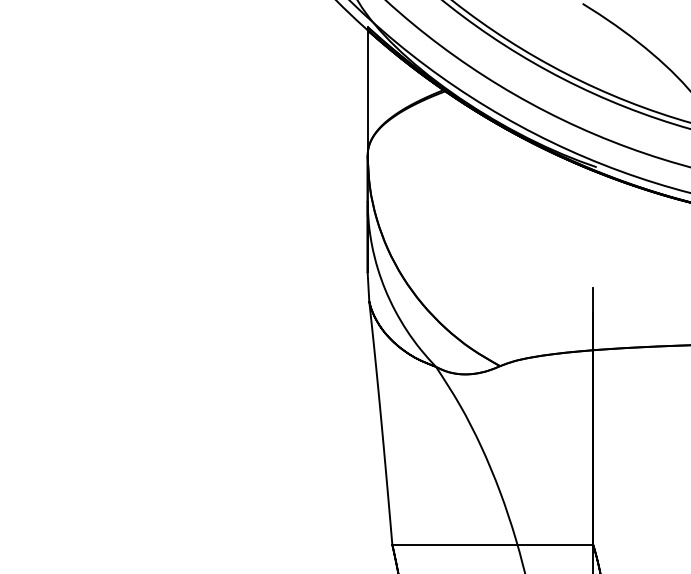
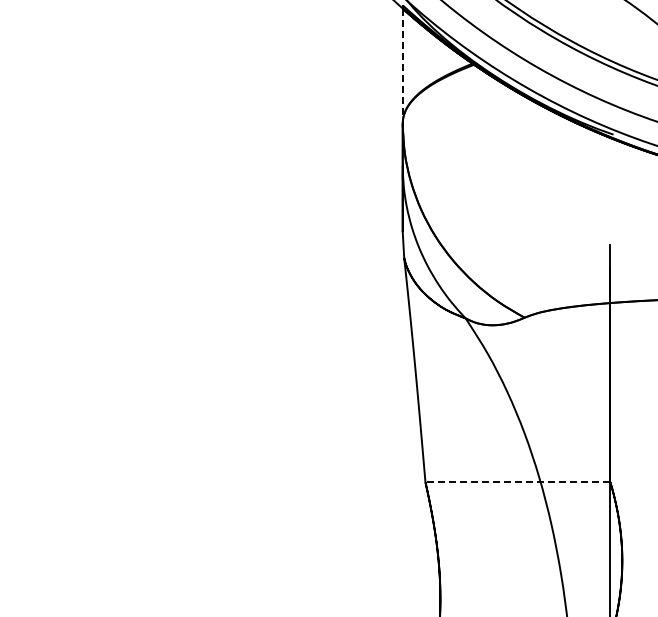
line: (367, 93) -> (402, 66), solid -> dashed
line: (492, 545) -> (517, 482), solid -> dashed

